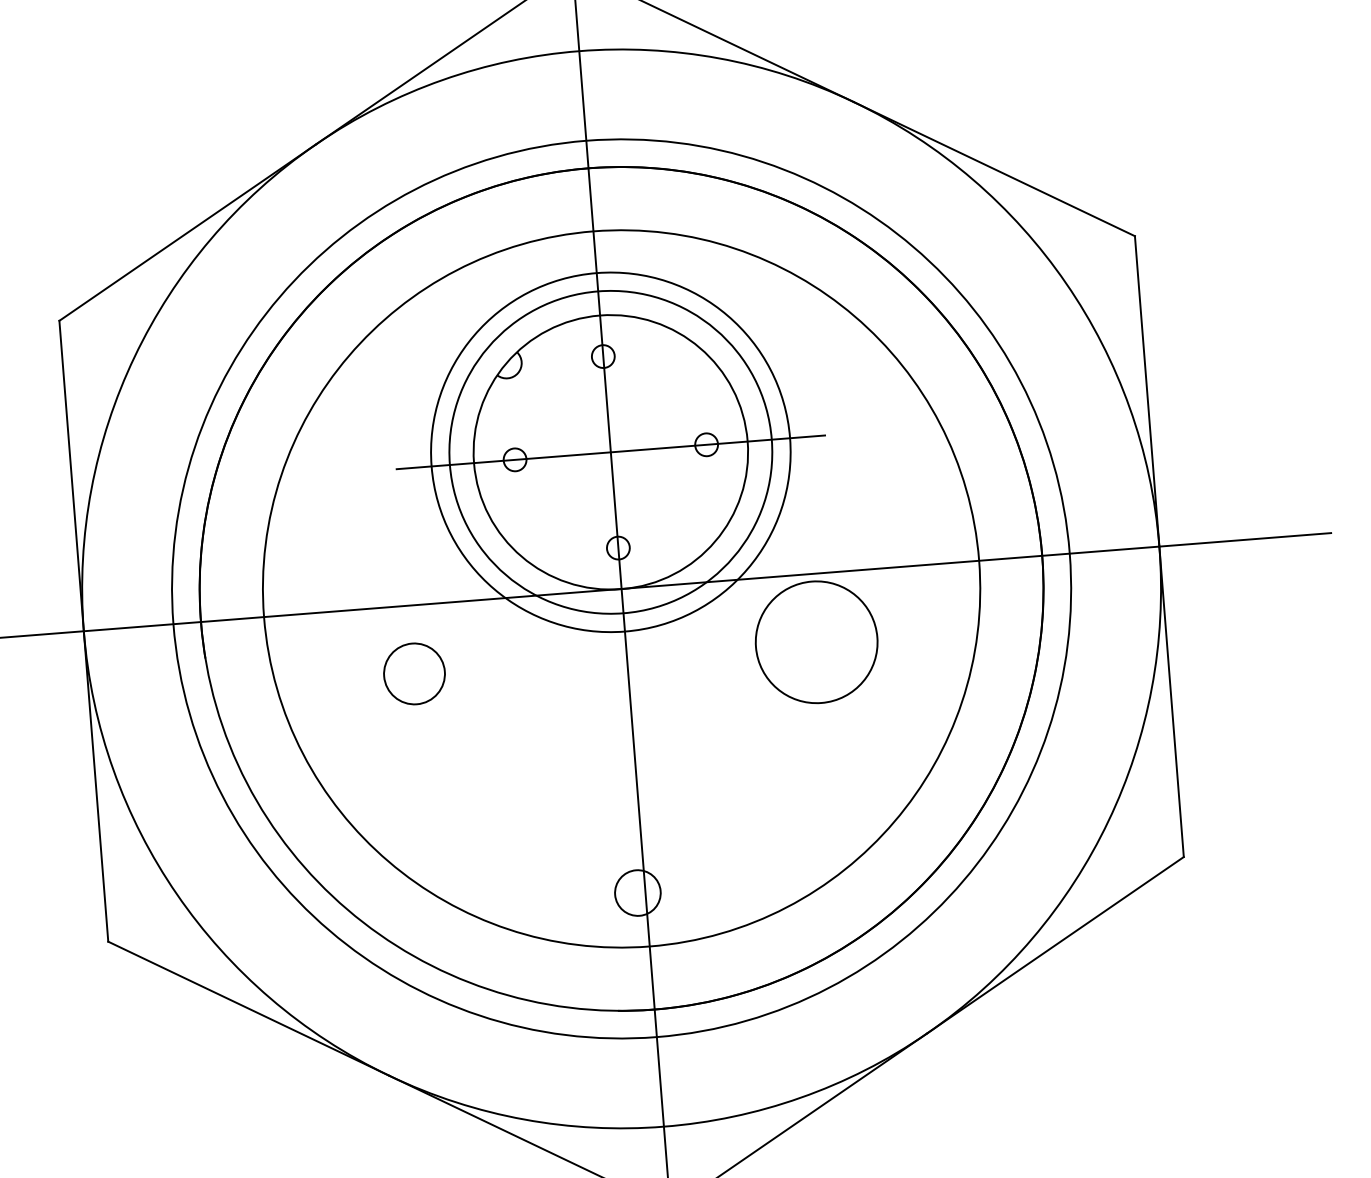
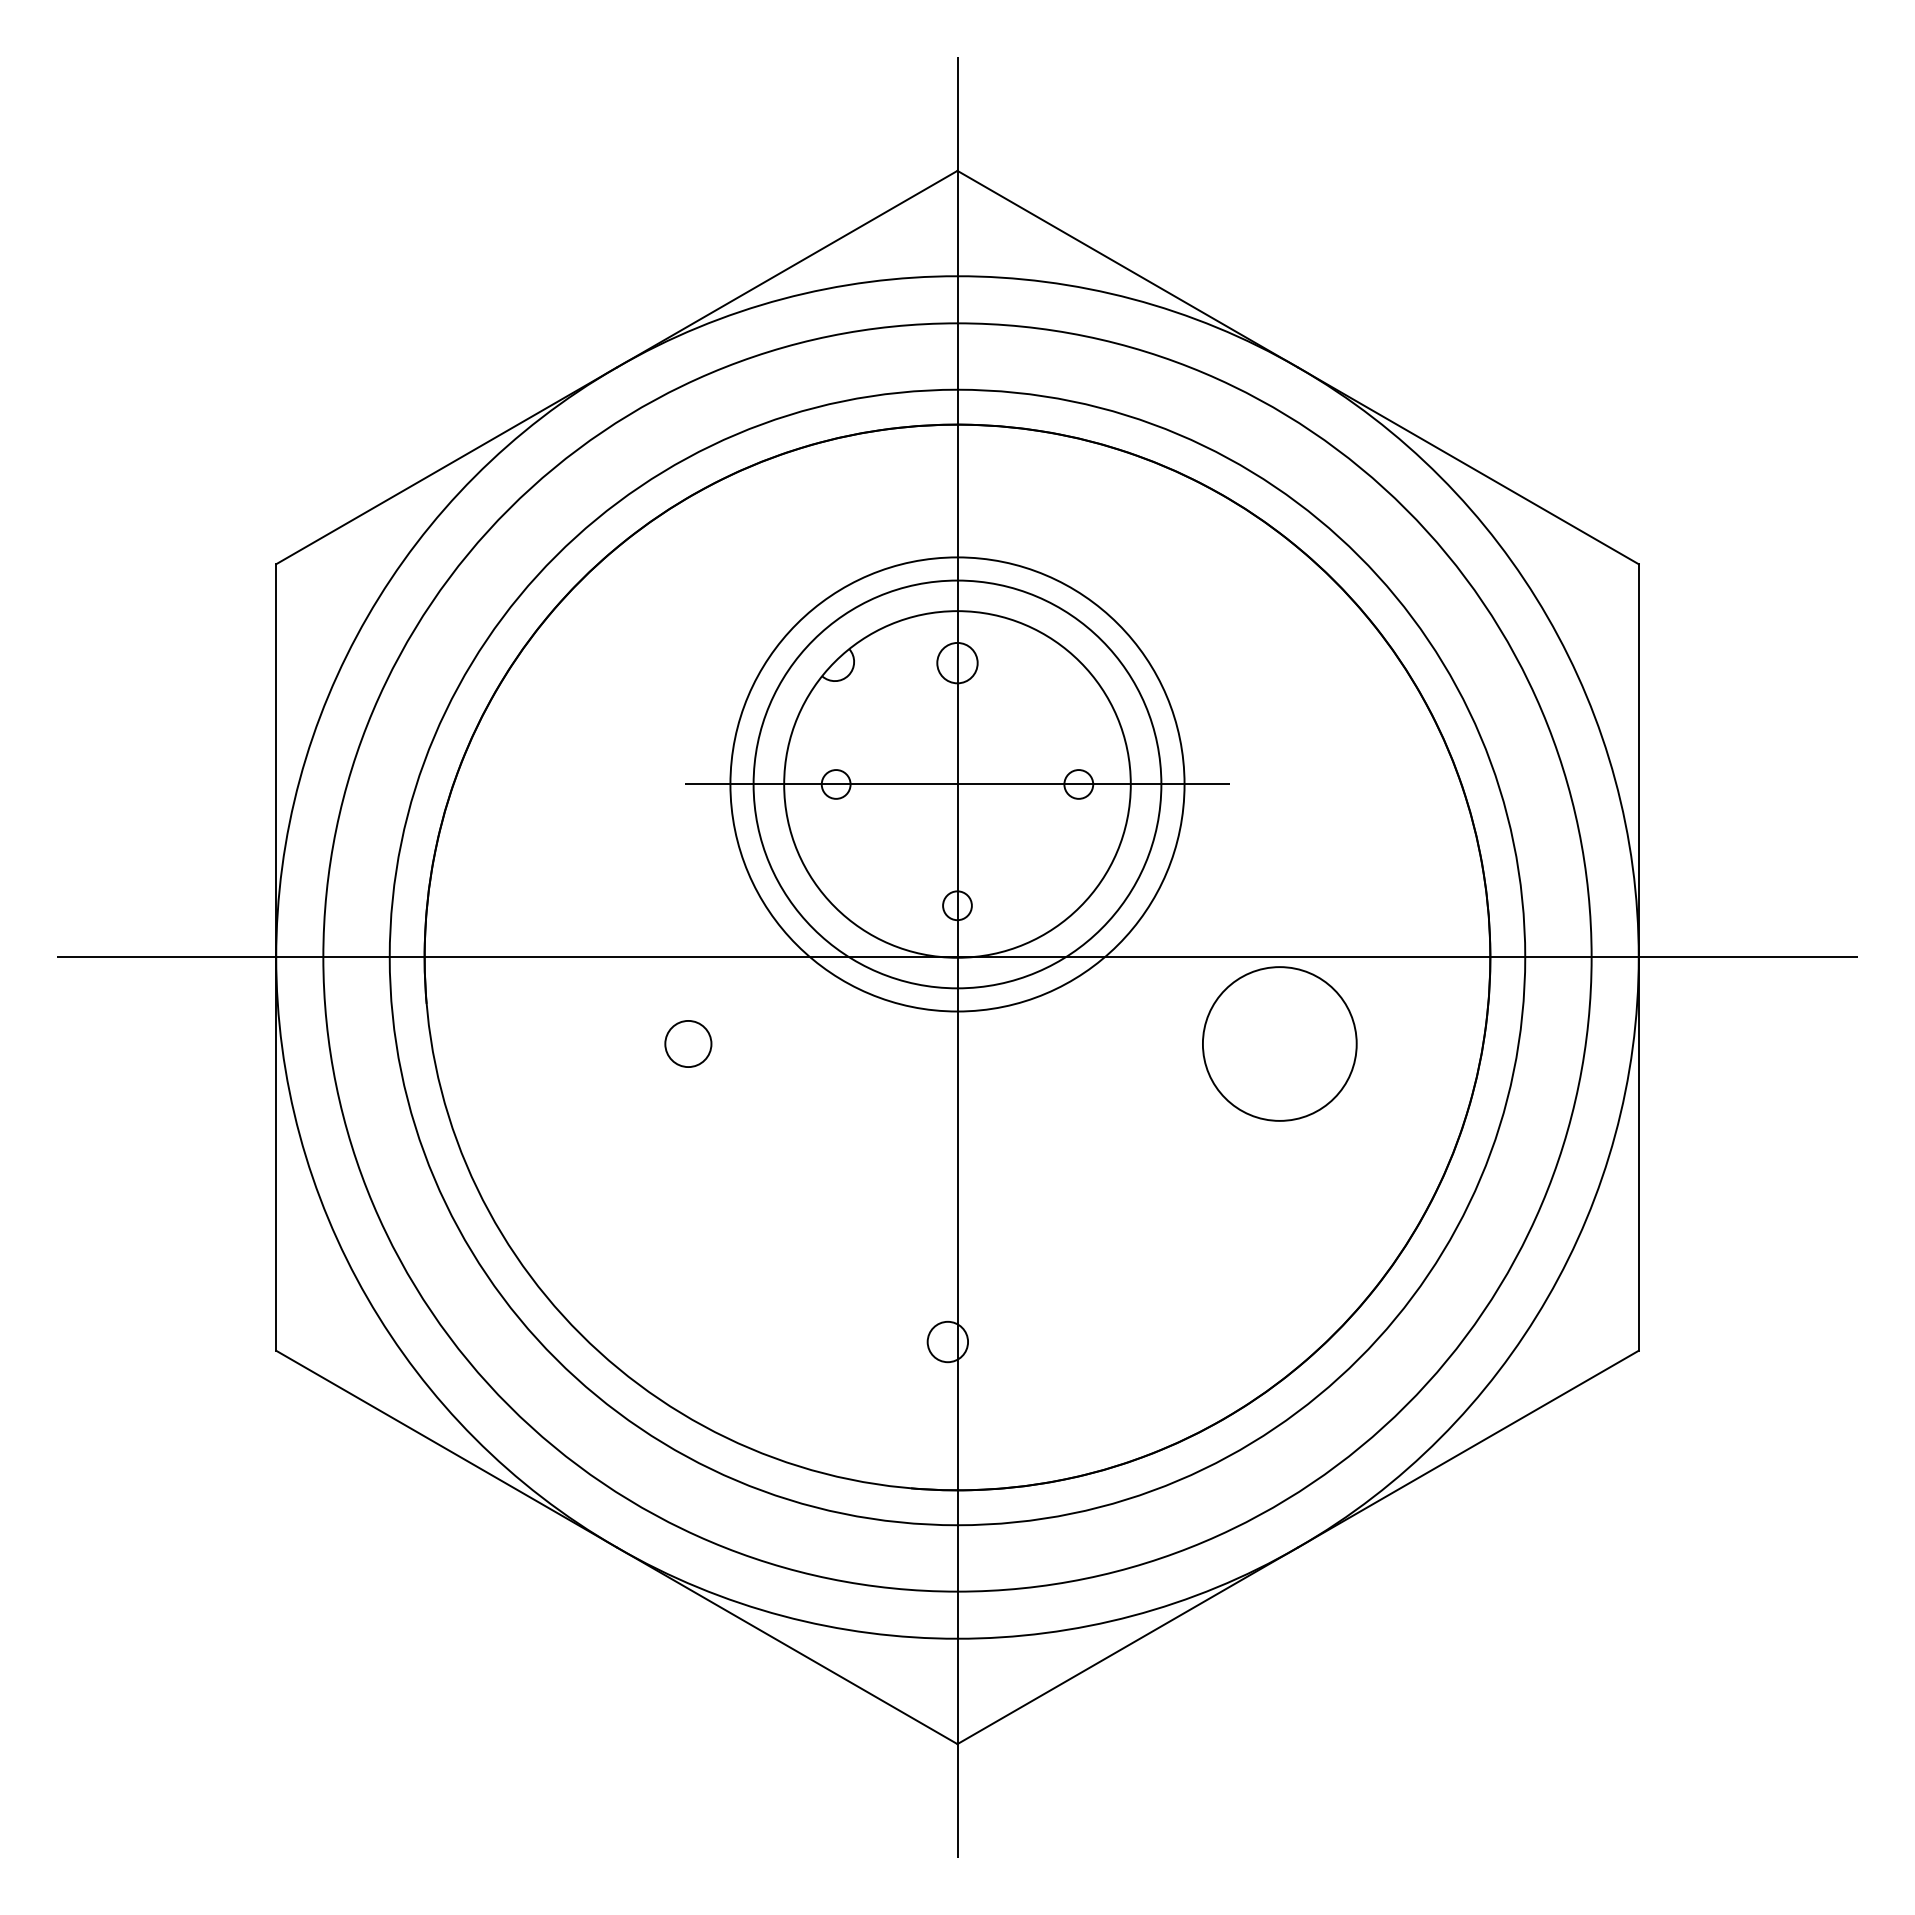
circle: (603, 356) -> (957, 662), size x1.4
circle: (621, 588) -> (957, 957), size x1.4
circle: (816, 641) -> (1279, 1043), moved
circle: (414, 673) -> (688, 1043), size x0.6
circle: (637, 892) -> (947, 1341), size x0.7

